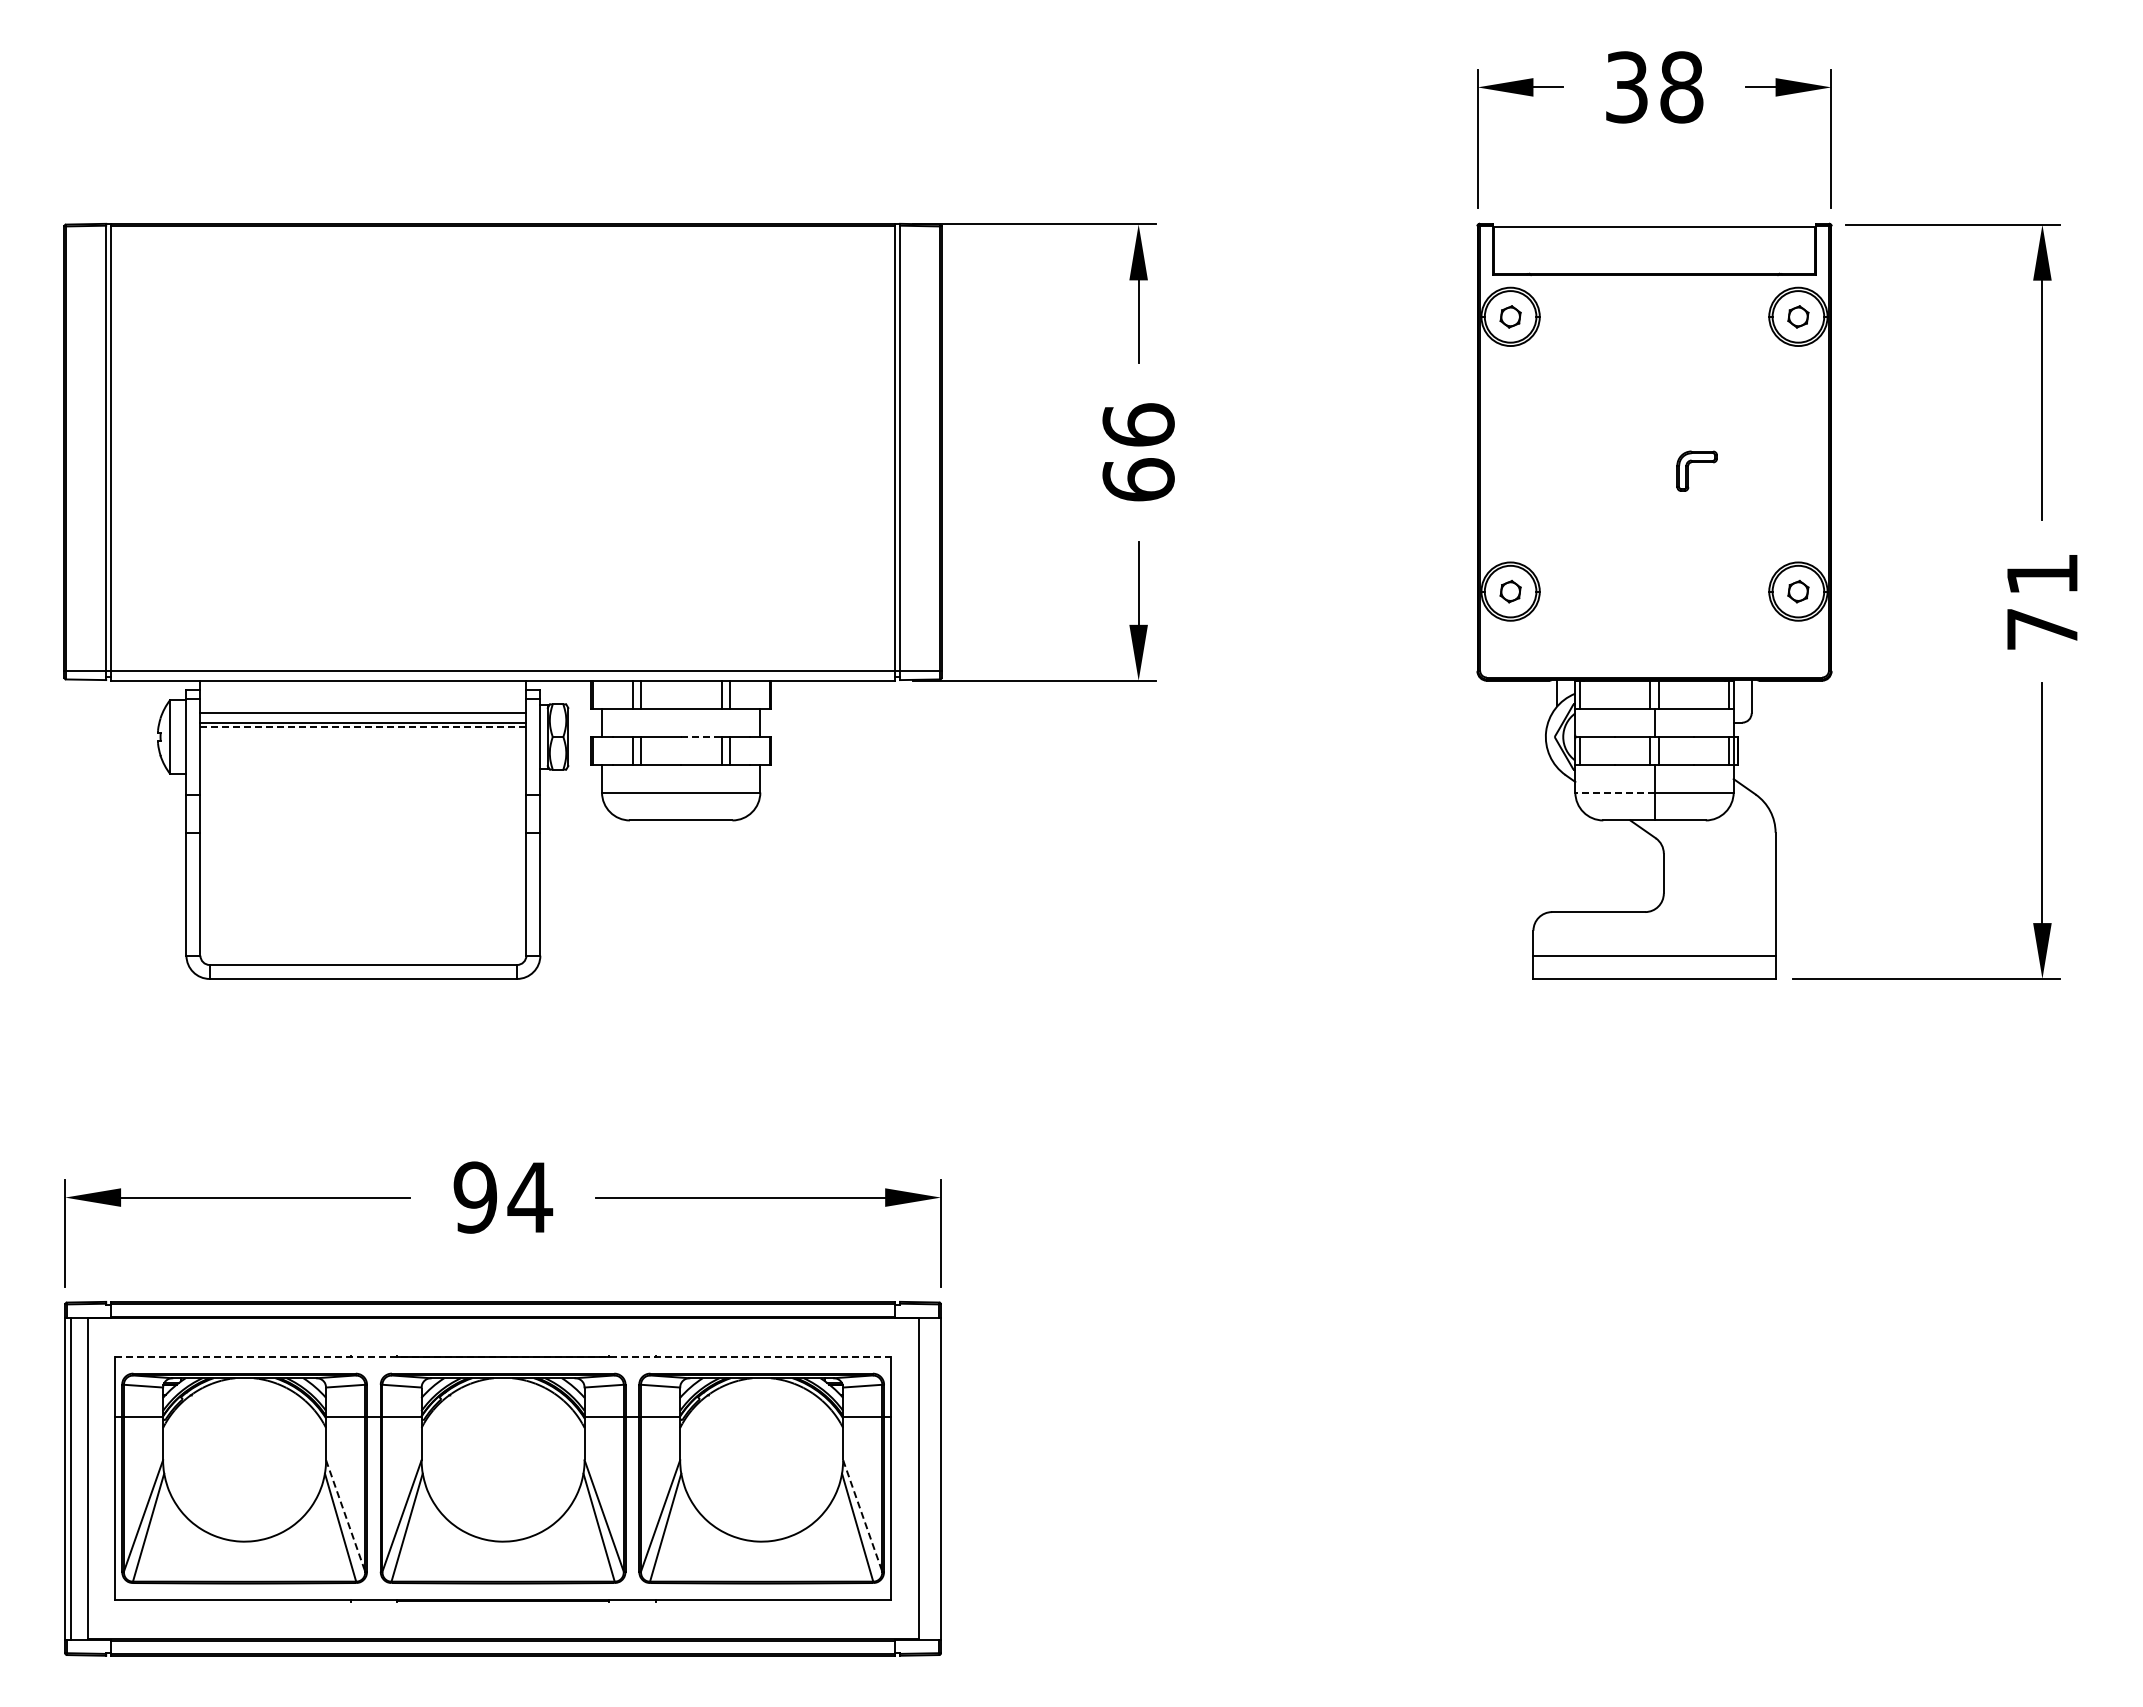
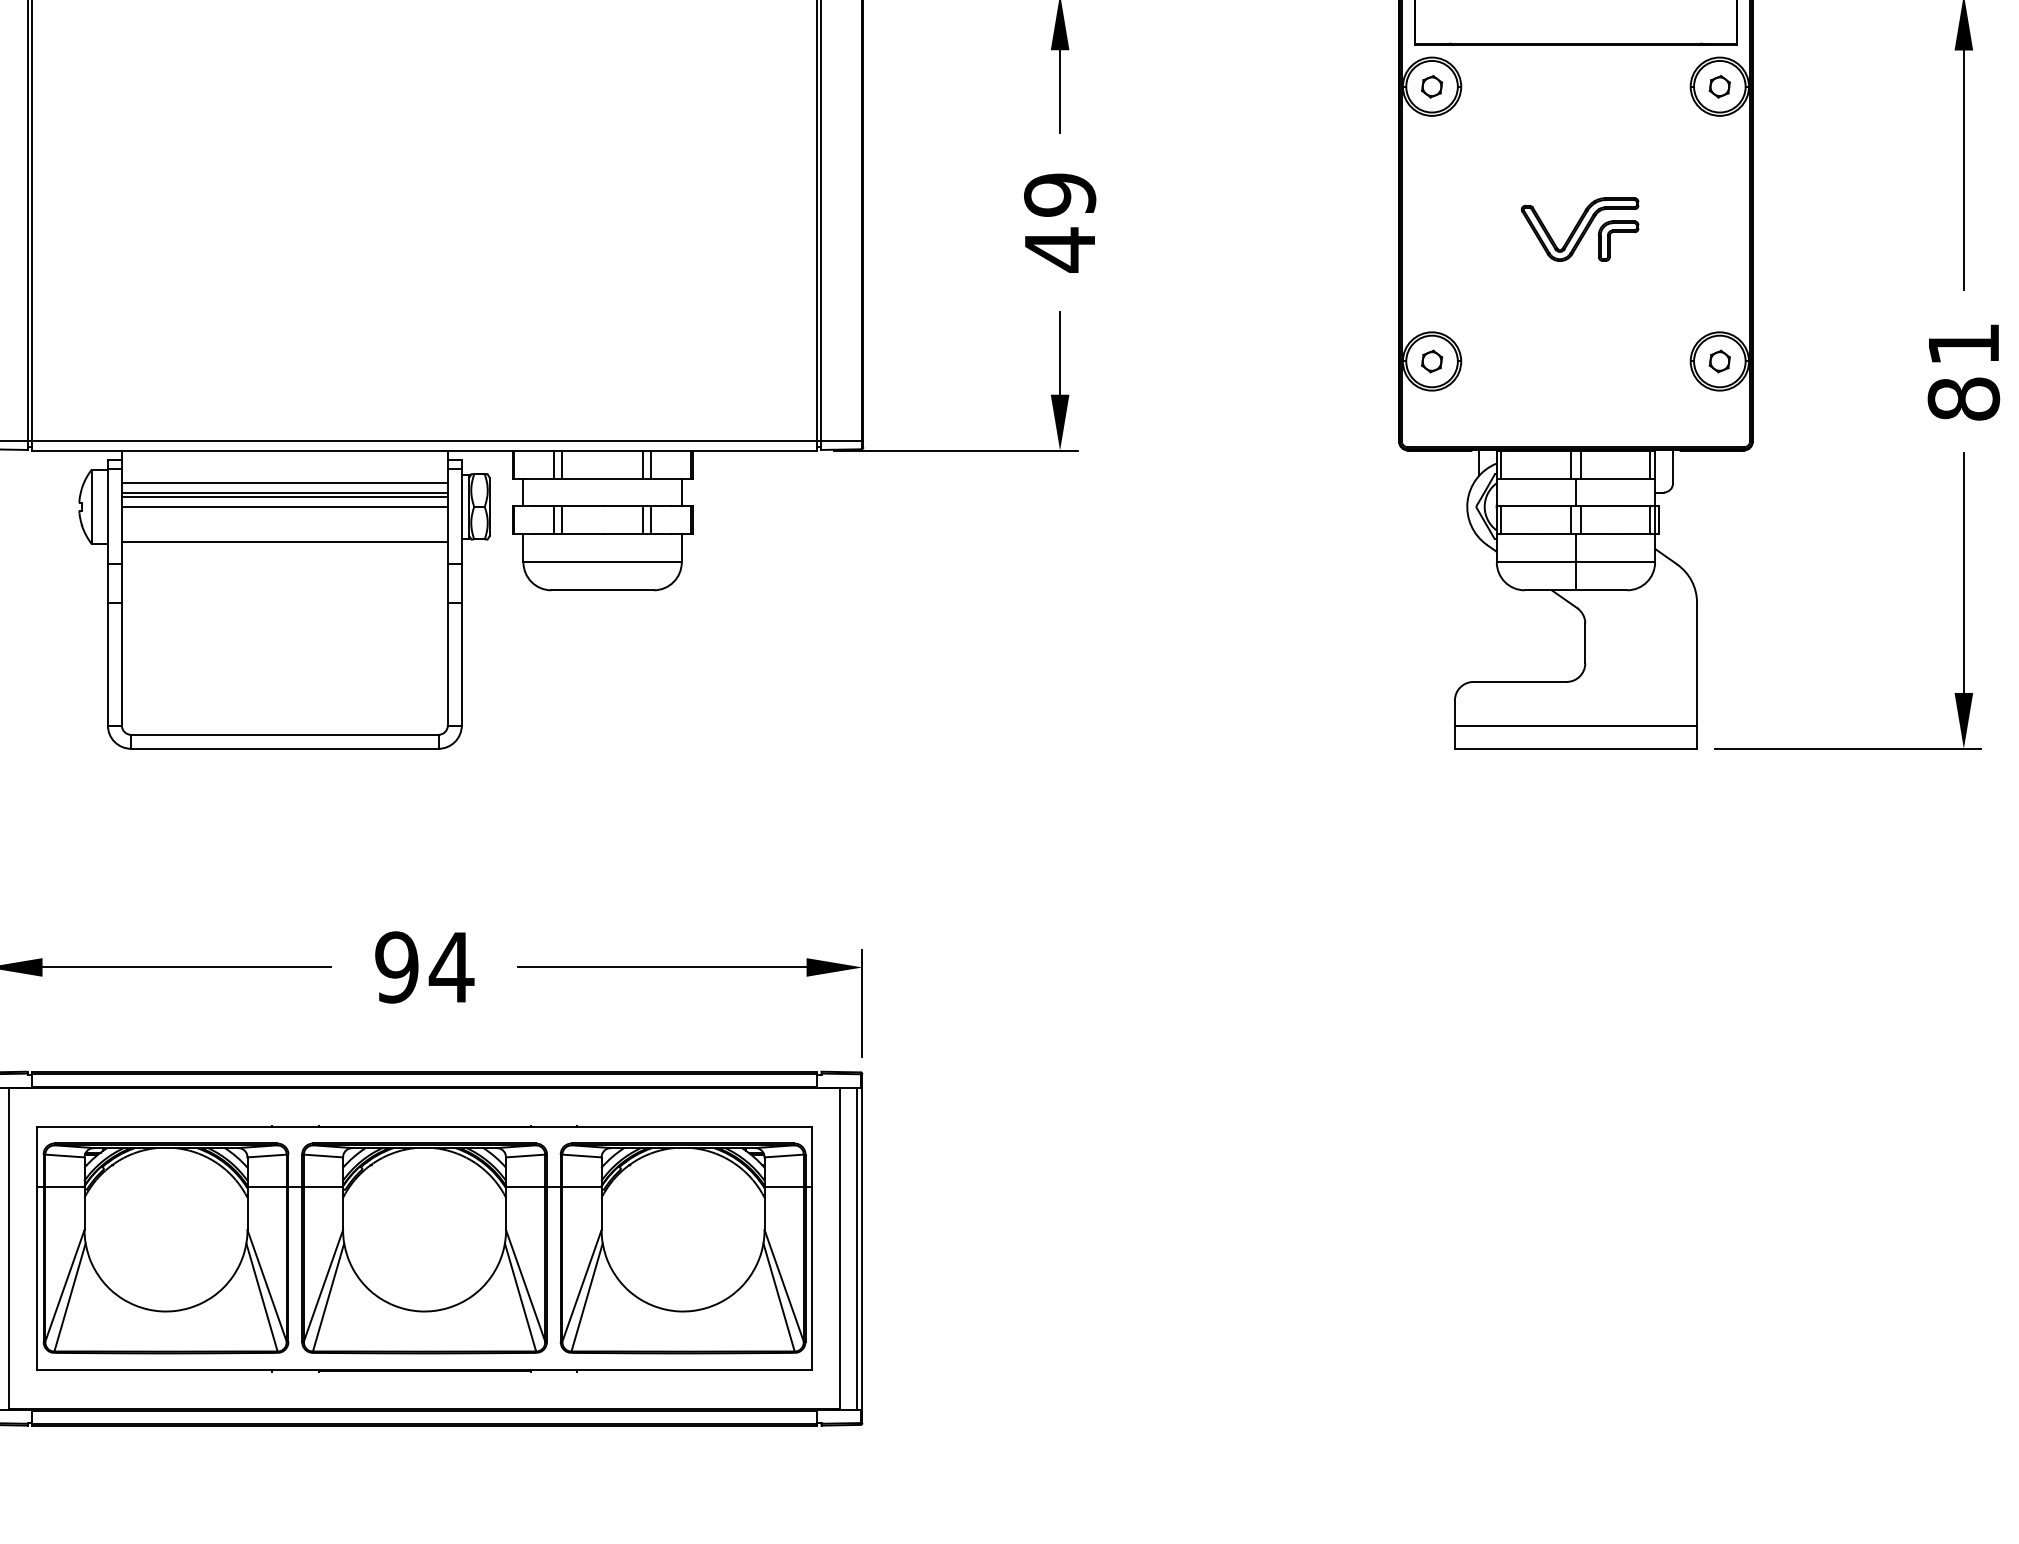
text: (1138, 453) -> (1059, 223), 66 -> 49
part: (1658, 459) -> (1579, 229), added
text: (2042, 628) -> (1963, 398), 71 -> 81
line: (363, 727) -> (284, 497), dashed -> solid
line: (701, 736) -> (622, 506), dashed -> solid
line: (363, 737) -> (284, 507), added
line: (363, 771) -> (284, 541), added
line: (1614, 792) -> (1535, 562), dashed -> solid
line: (503, 1357) -> (424, 1127), dashed -> solid
line: (935, 1478) -> (856, 1248), added
line: (345, 1516) -> (266, 1286), dashed -> solid
line: (862, 1516) -> (783, 1286), dashed -> solid

